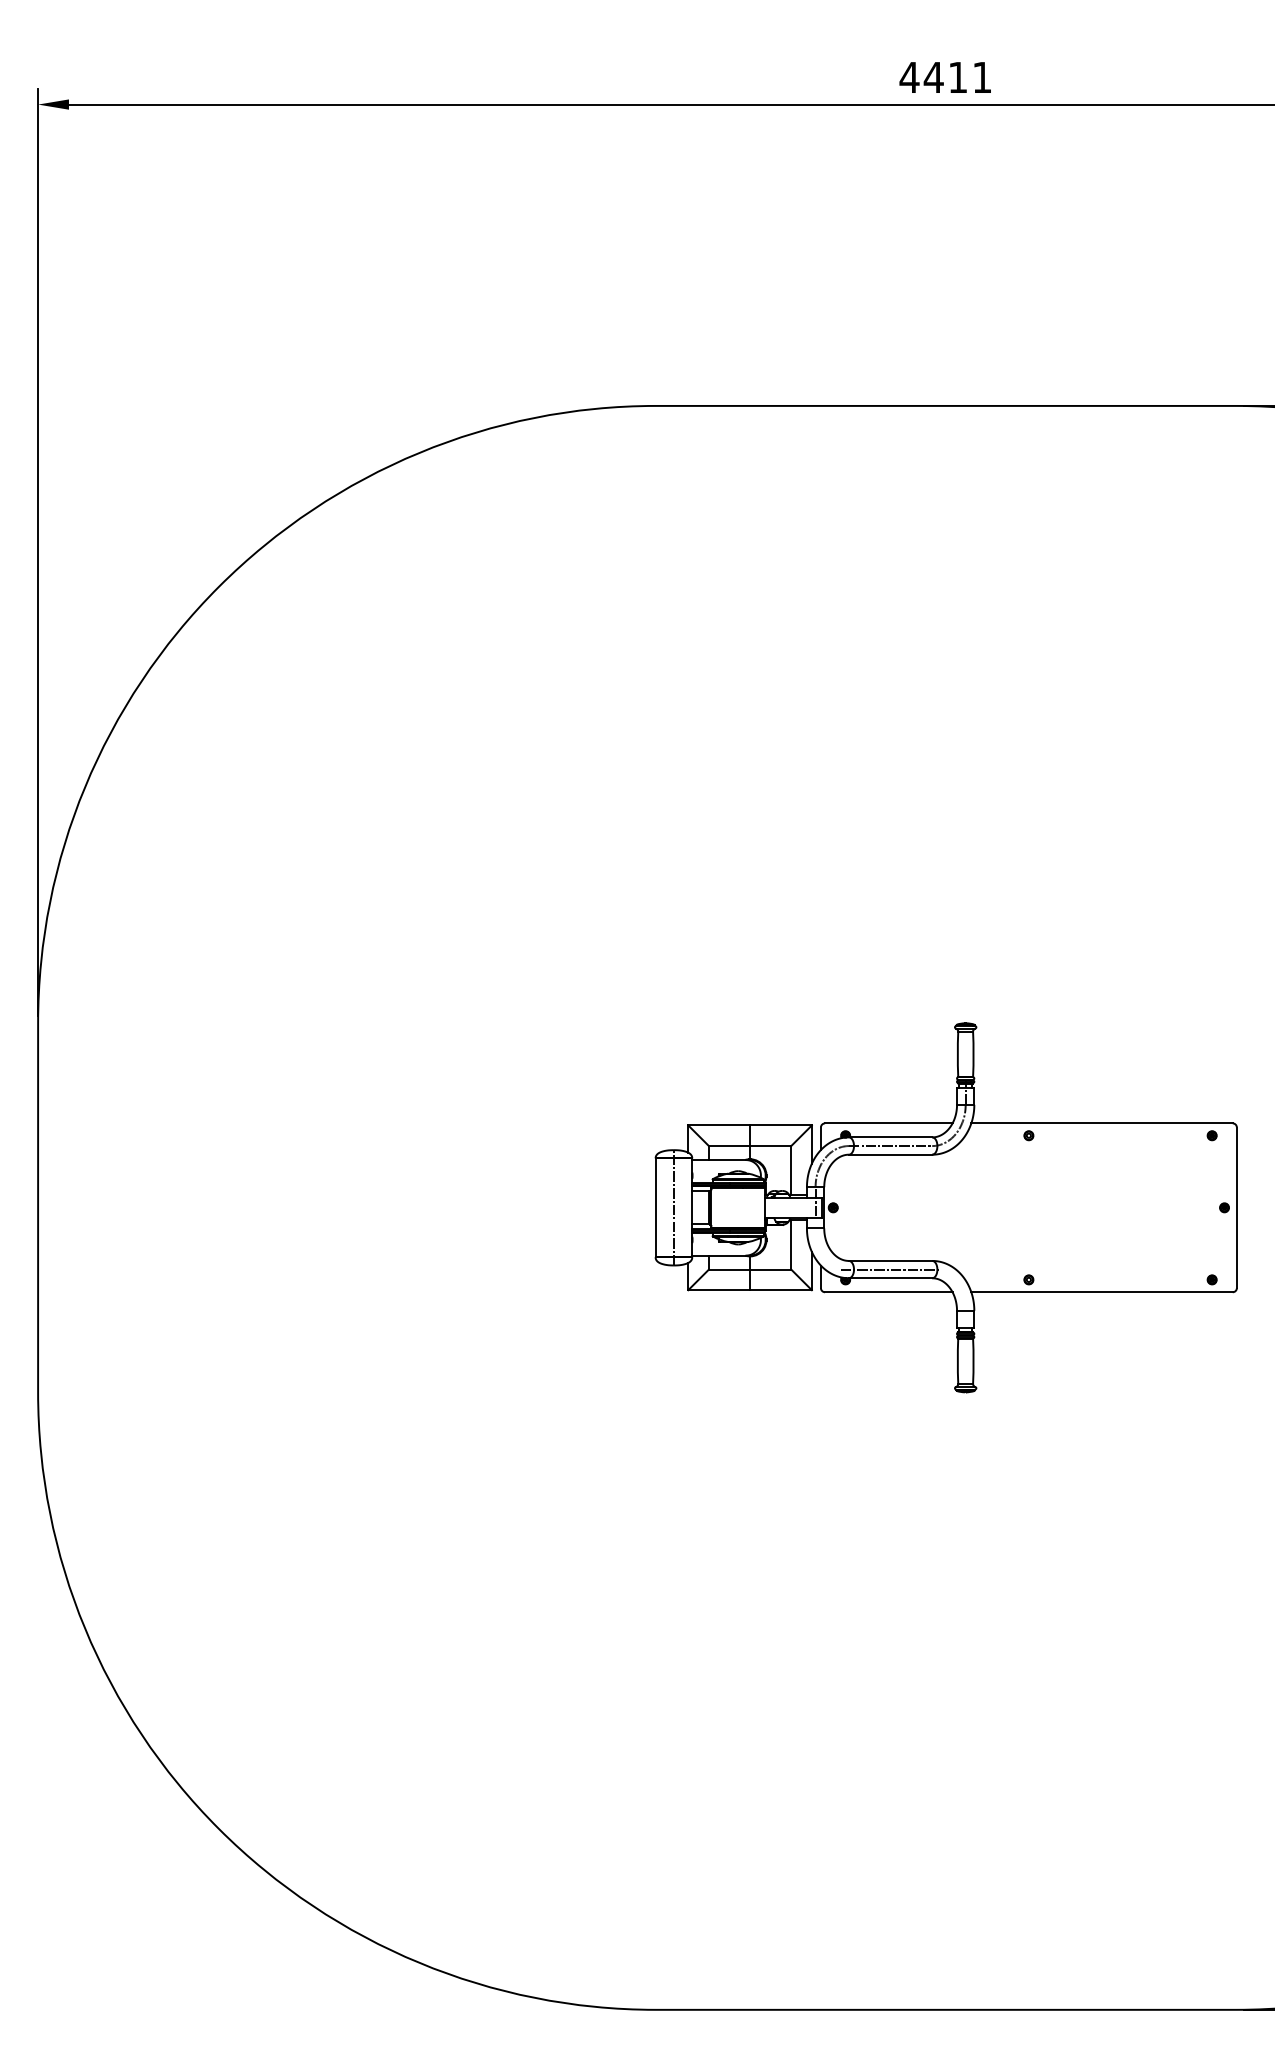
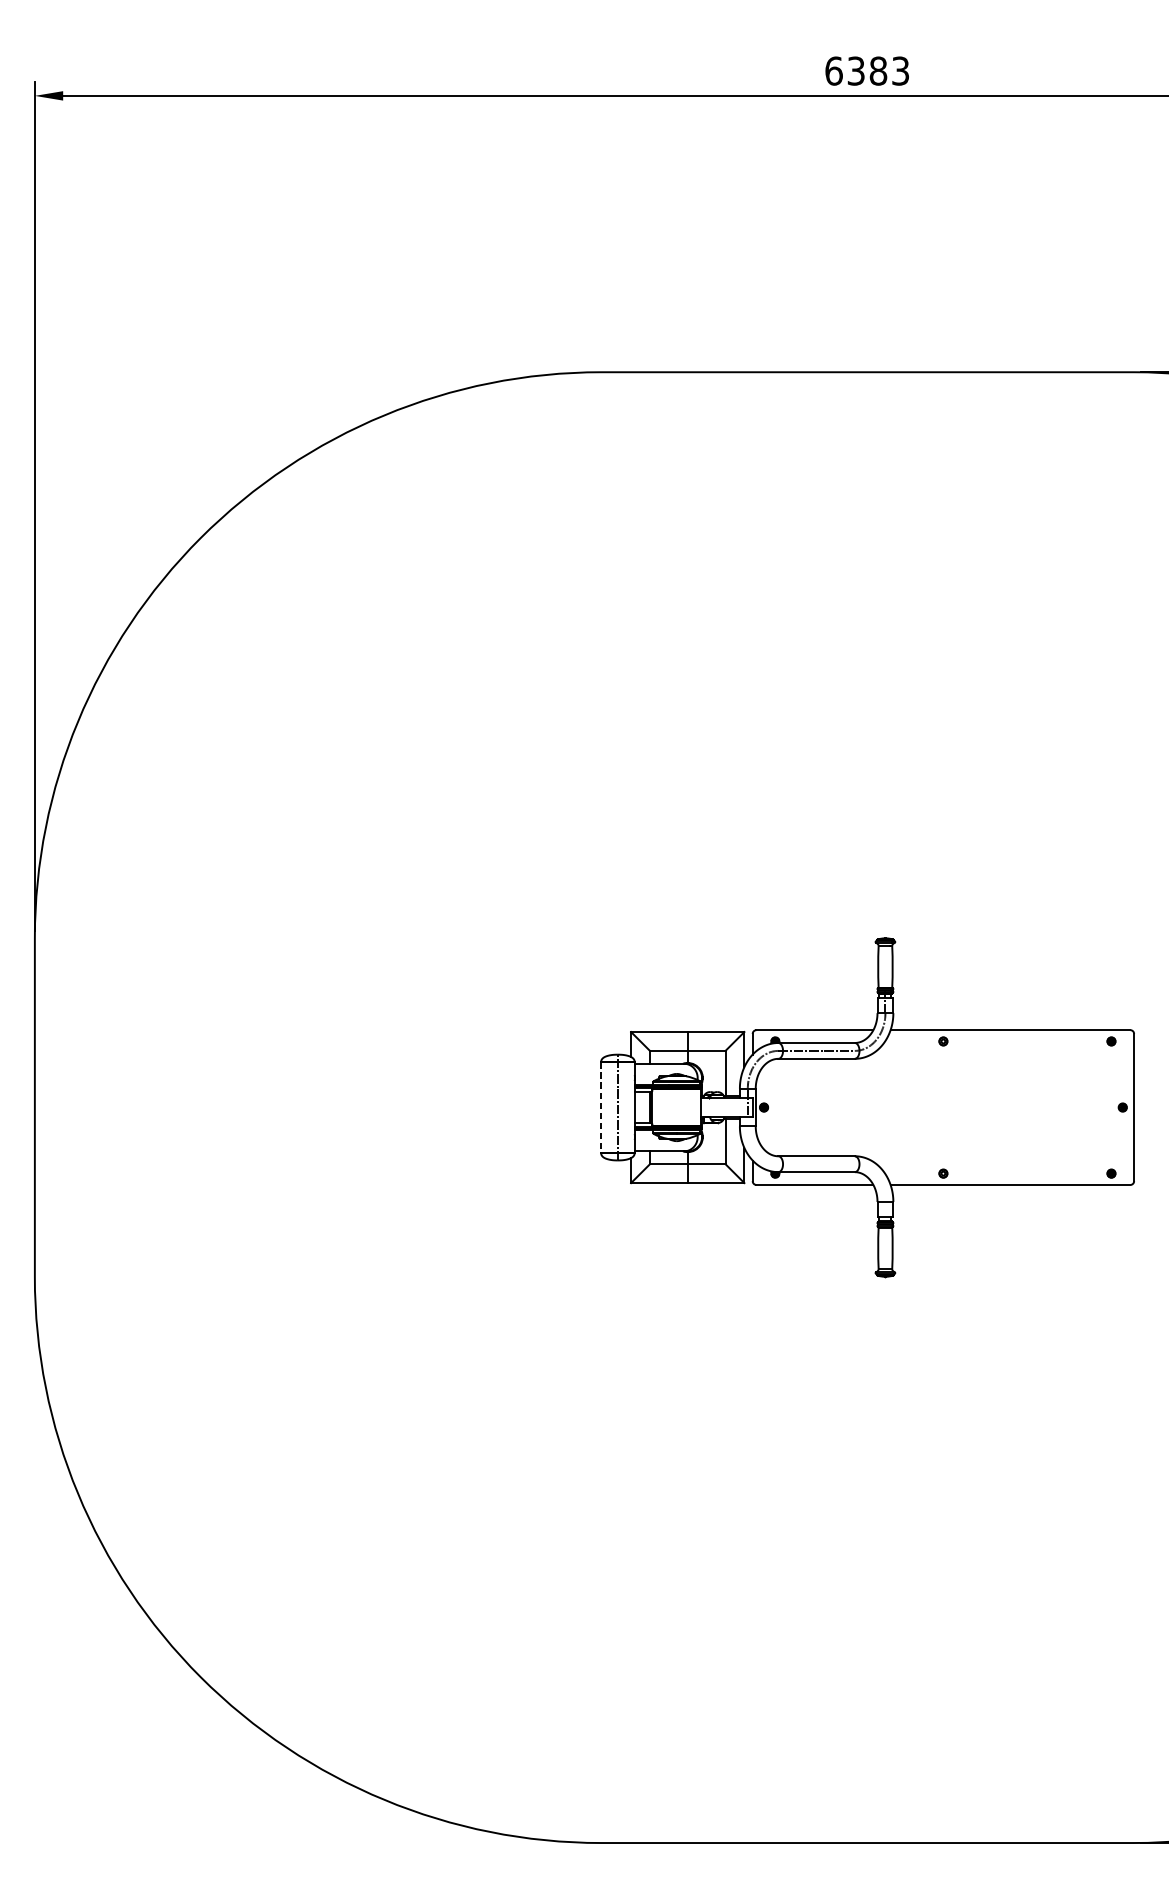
text: (945, 77) -> (866, 71), 4411 -> 6383
line: (655, 1208) -> (601, 1108), solid -> dashed
line: (890, 1269) -> (816, 1164), removed

